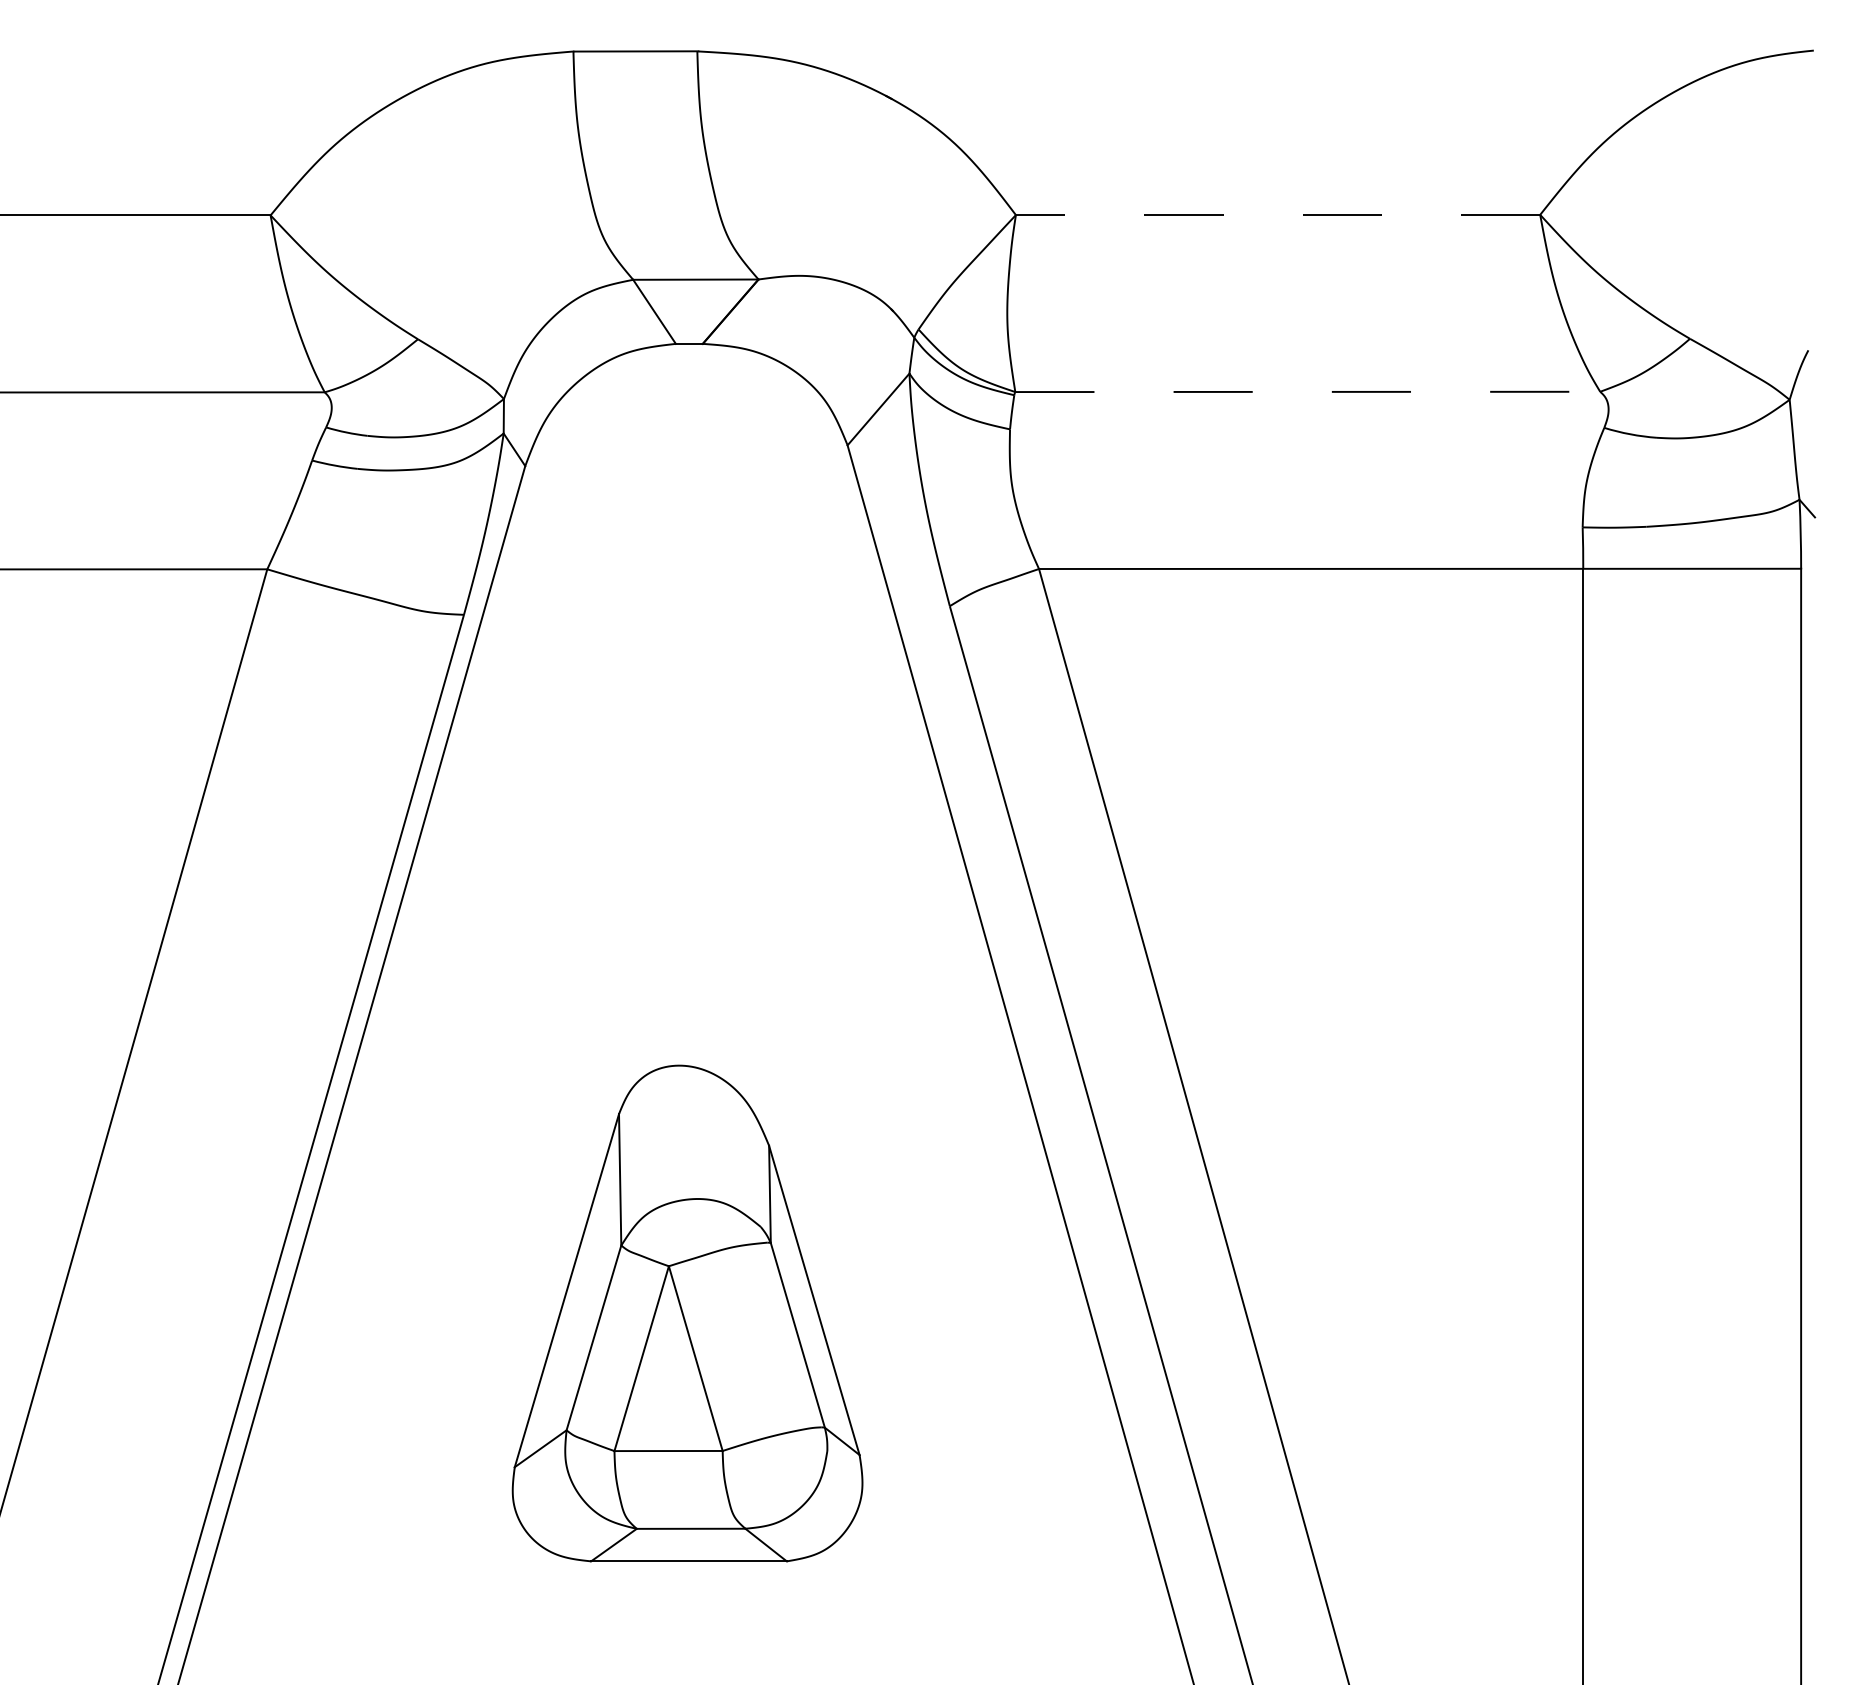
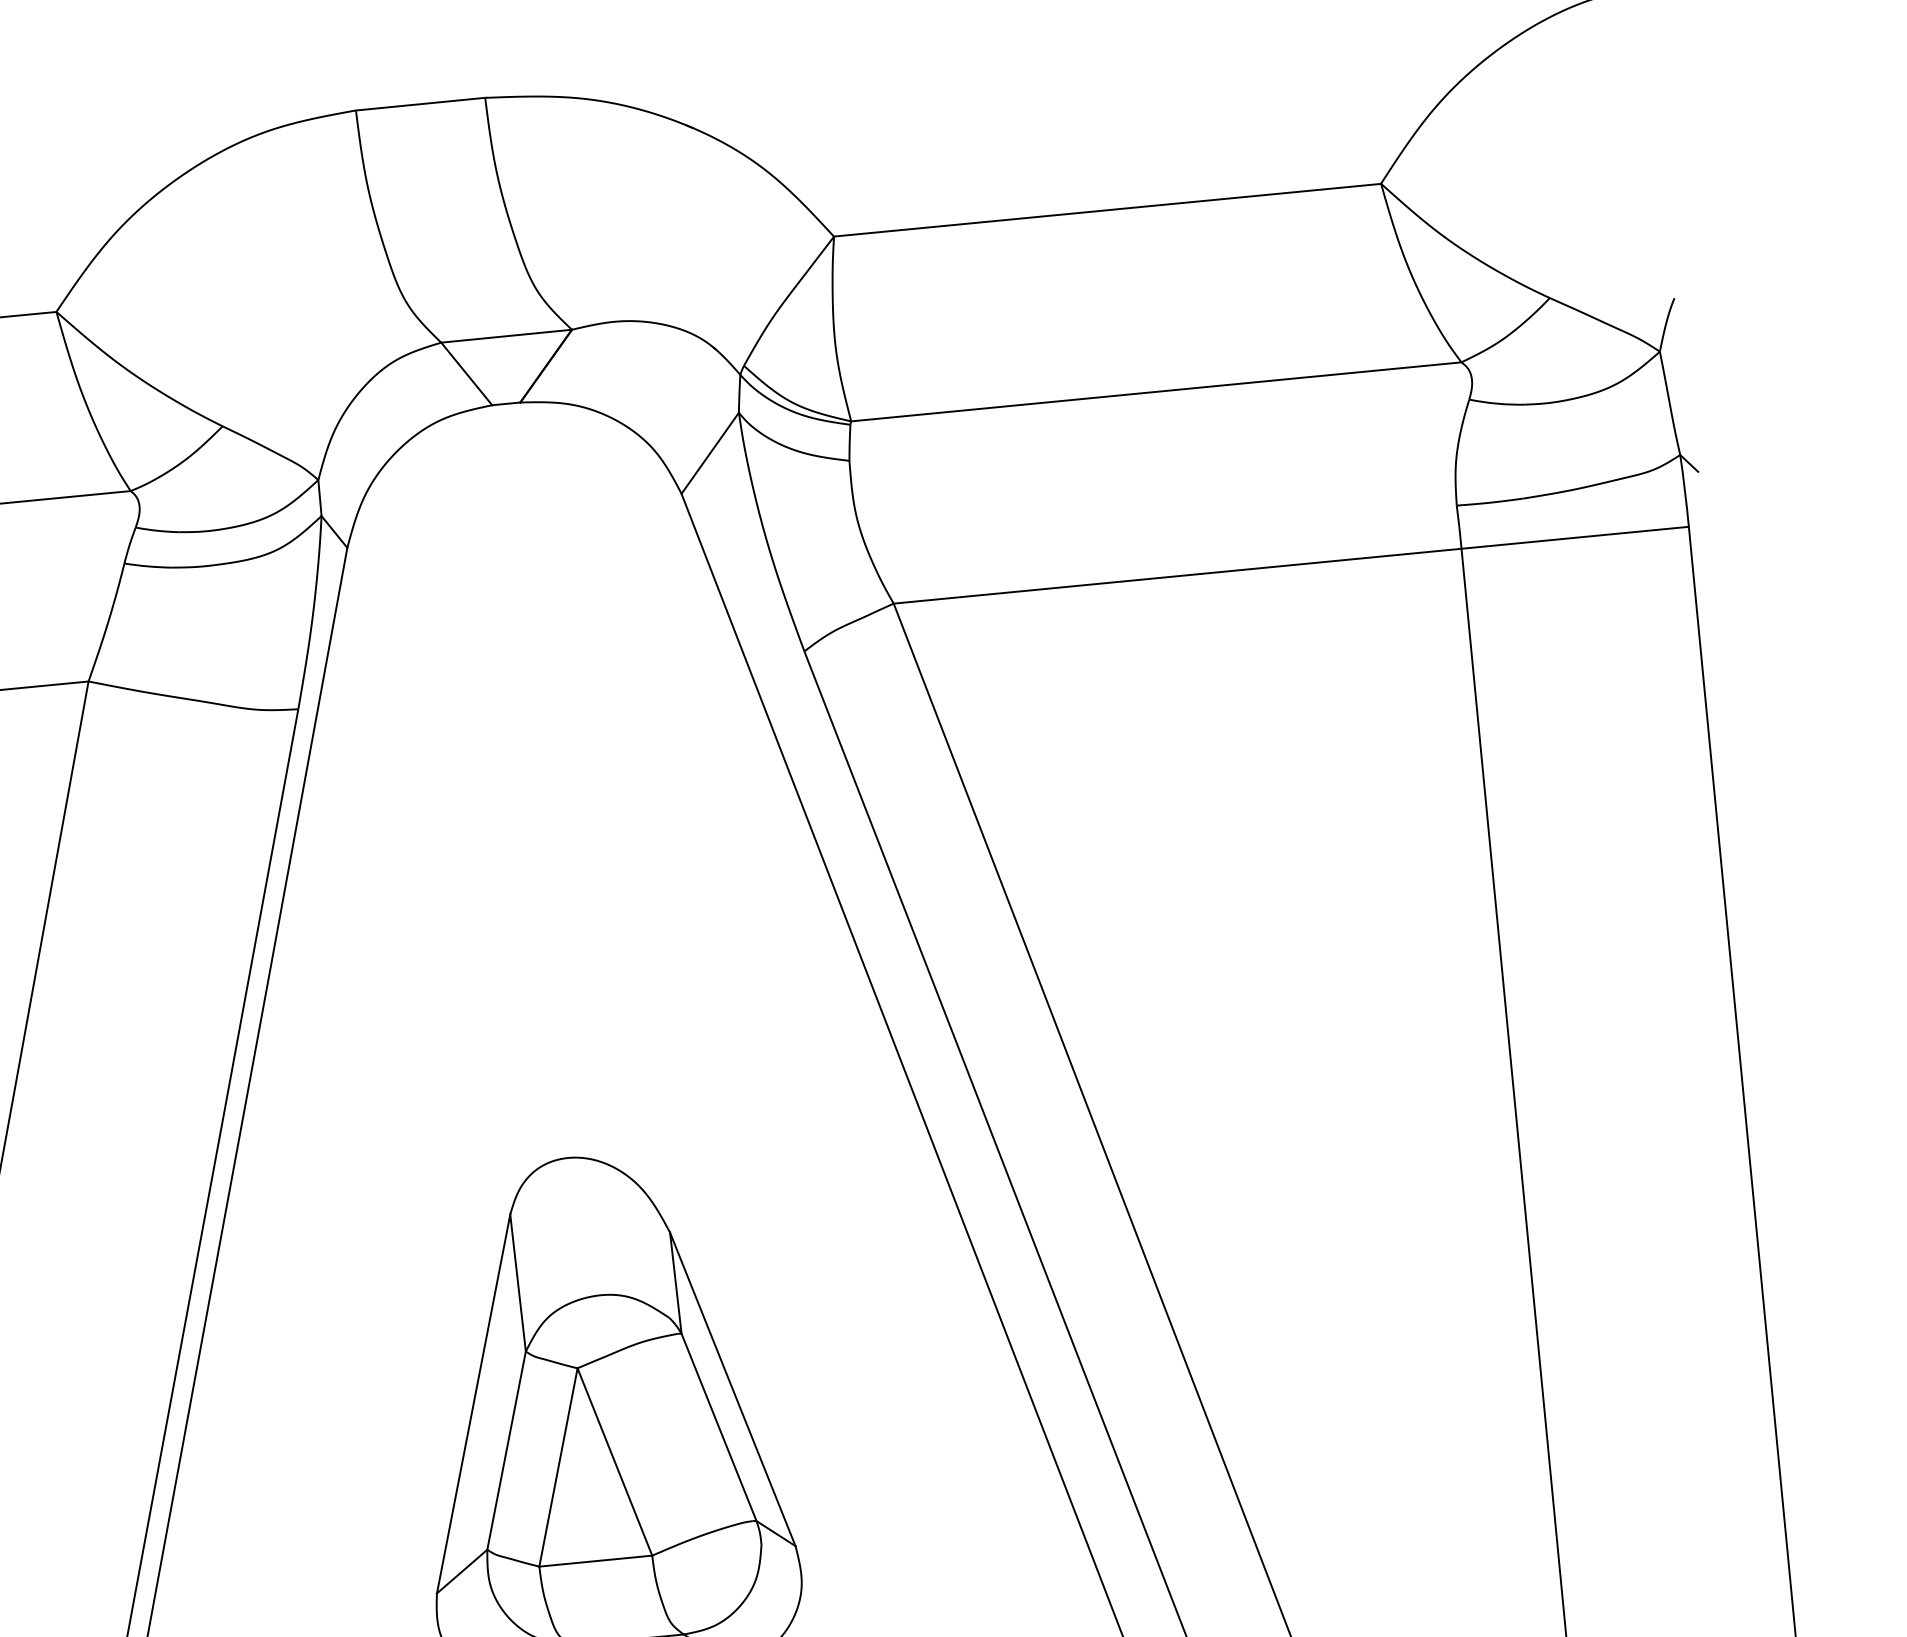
line: (1277, 214) -> (1106, 209), dashed -> solid
line: (1308, 391) -> (1157, 391), dashed -> solid

